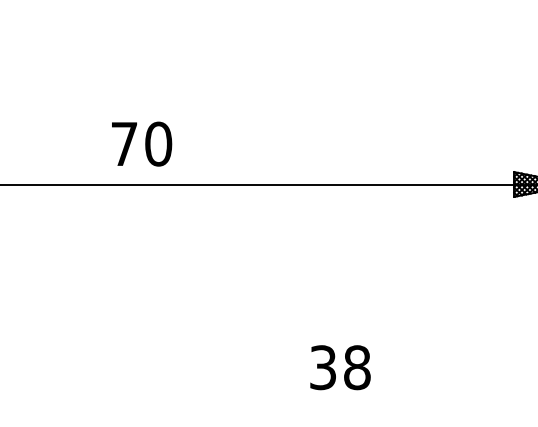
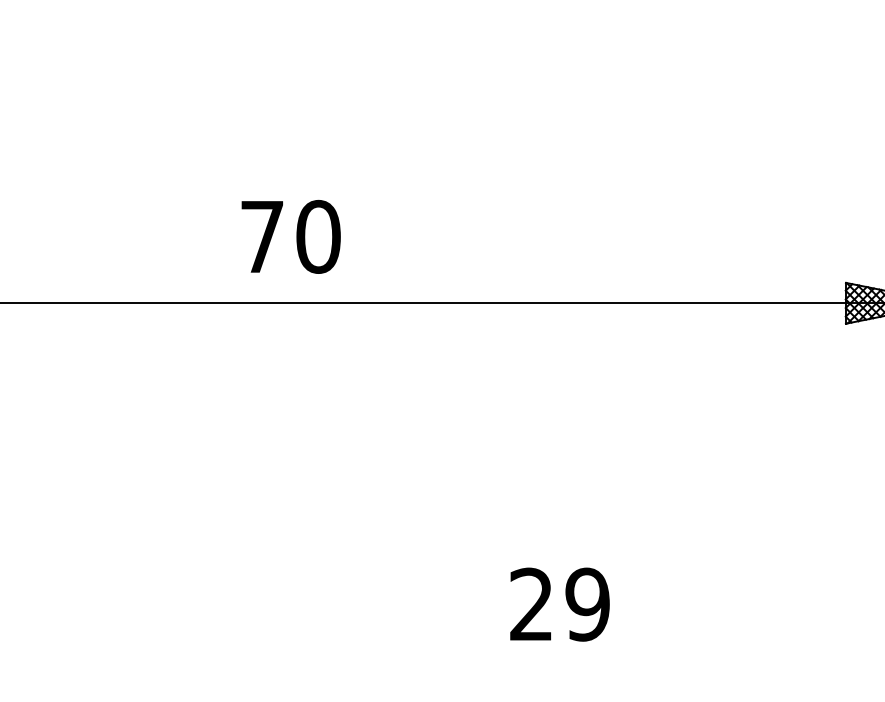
text: (142, 143) -> (291, 235), moved
text: (340, 367) -> (560, 604), 38 -> 29

